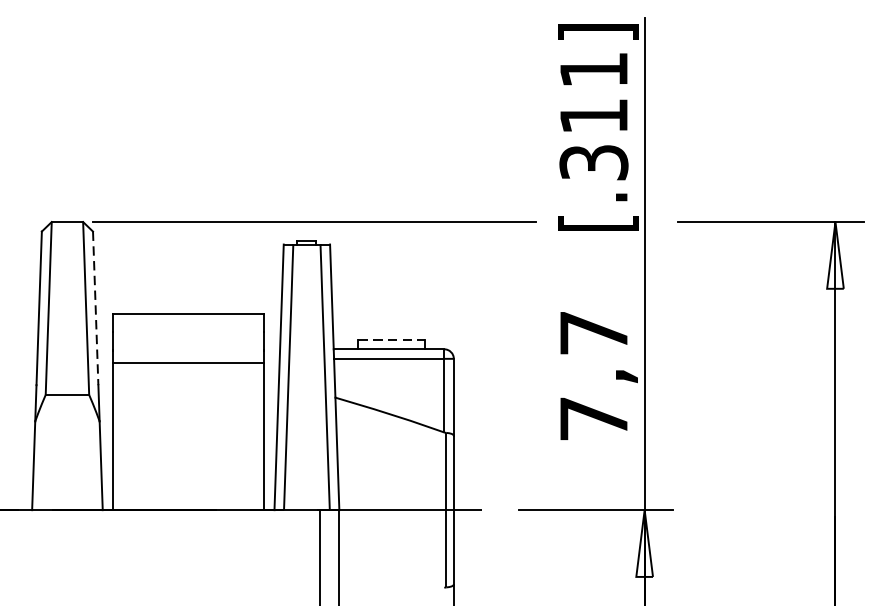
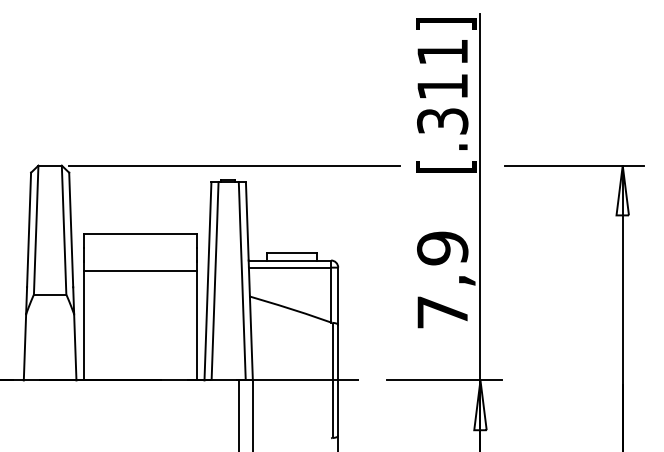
line: (96, 309) -> (71, 230), dashed -> solid
text: (593, 333) -> (442, 248), 7,7 -> 7,9
line: (391, 339) -> (291, 253), dashed -> solid

